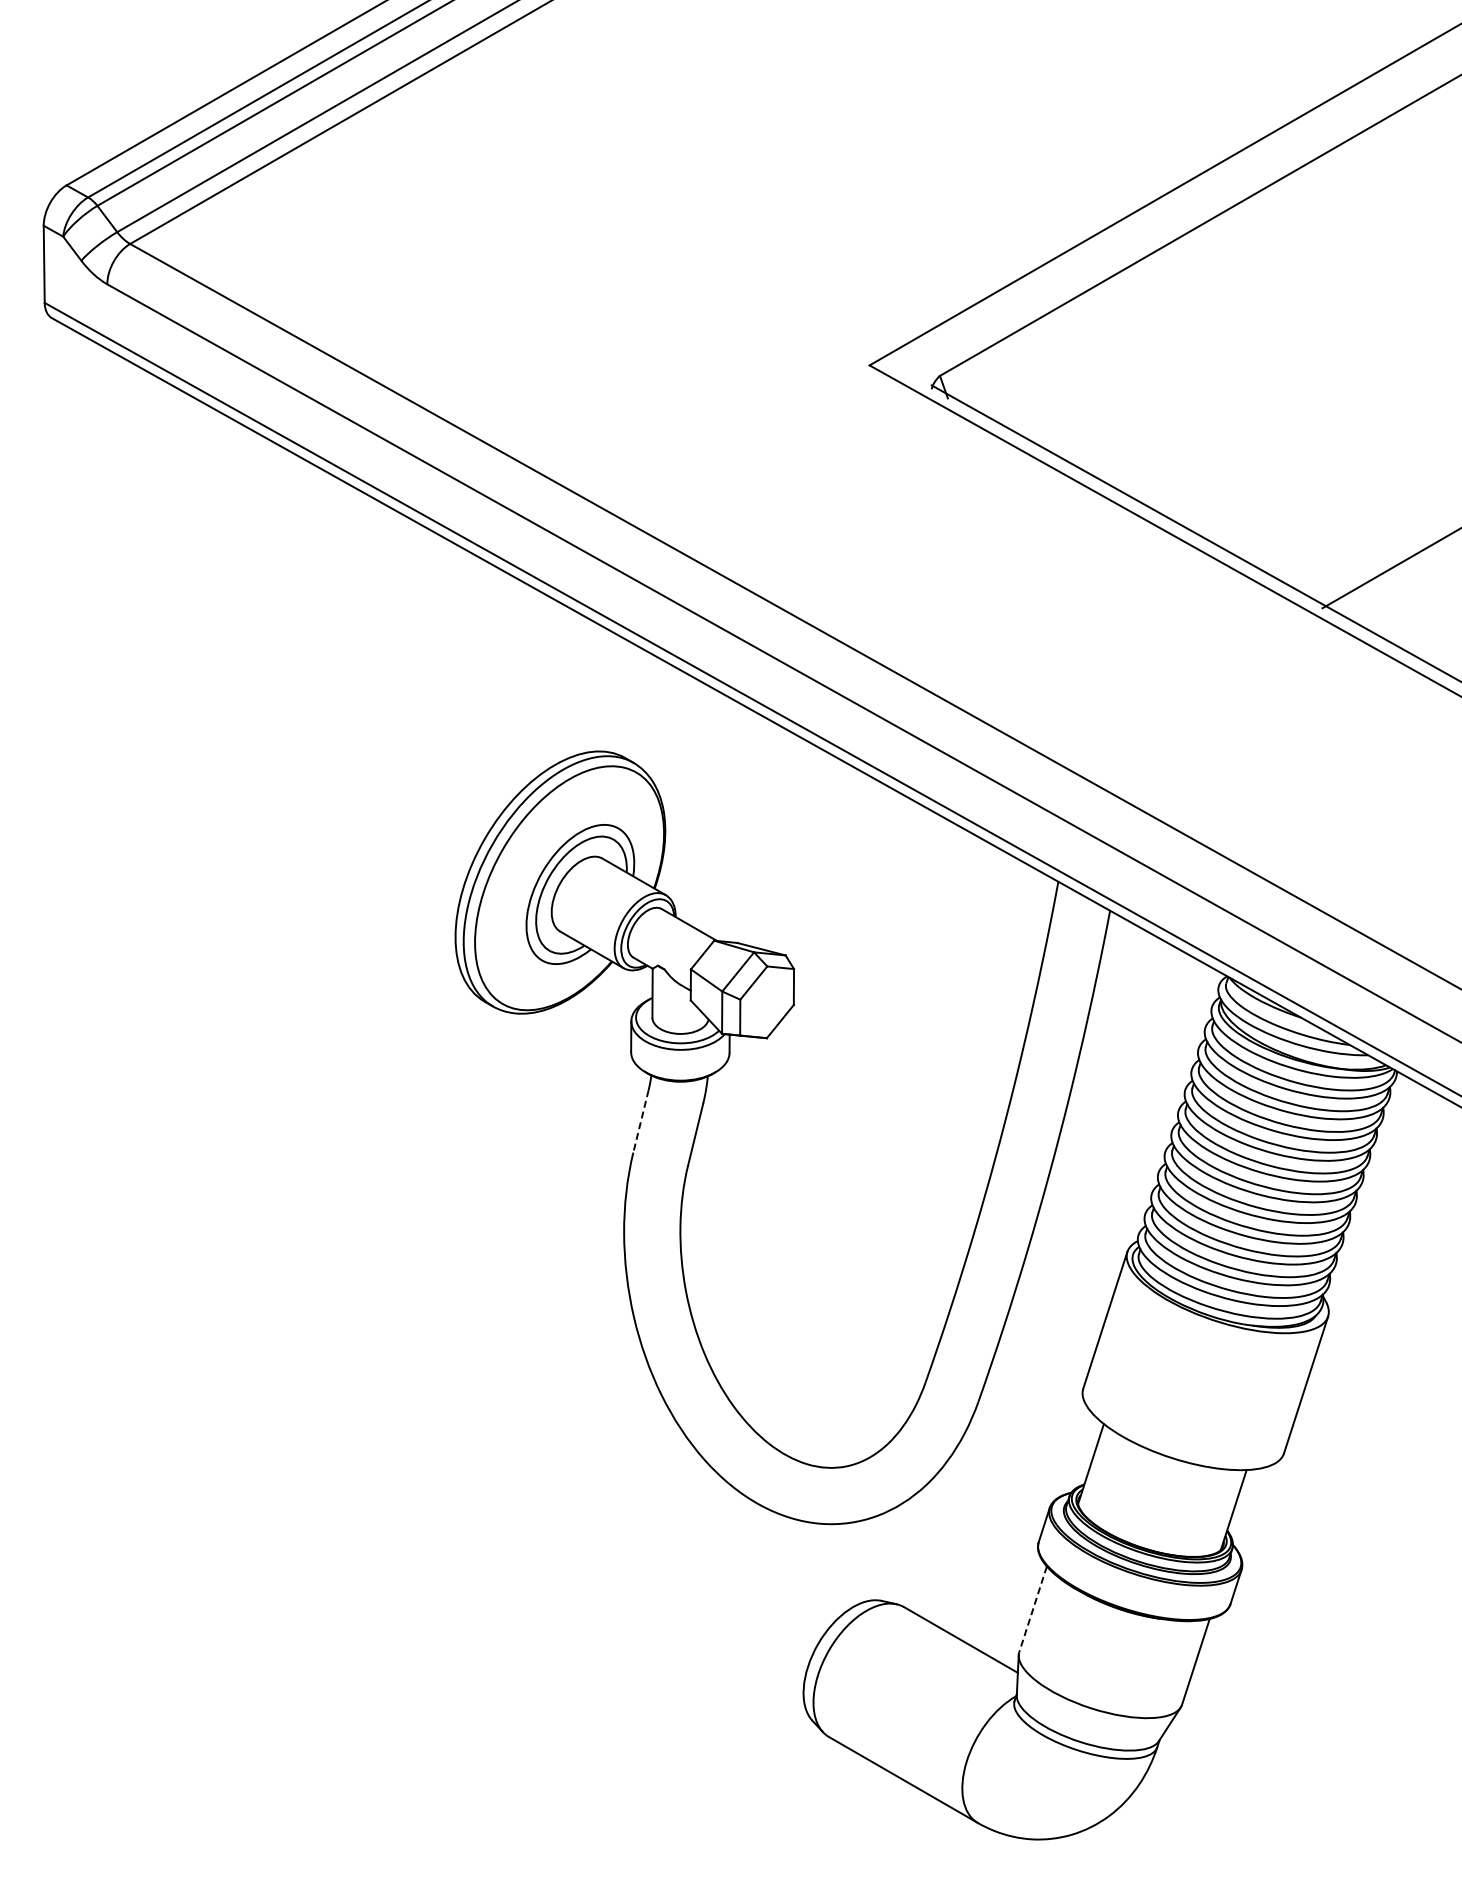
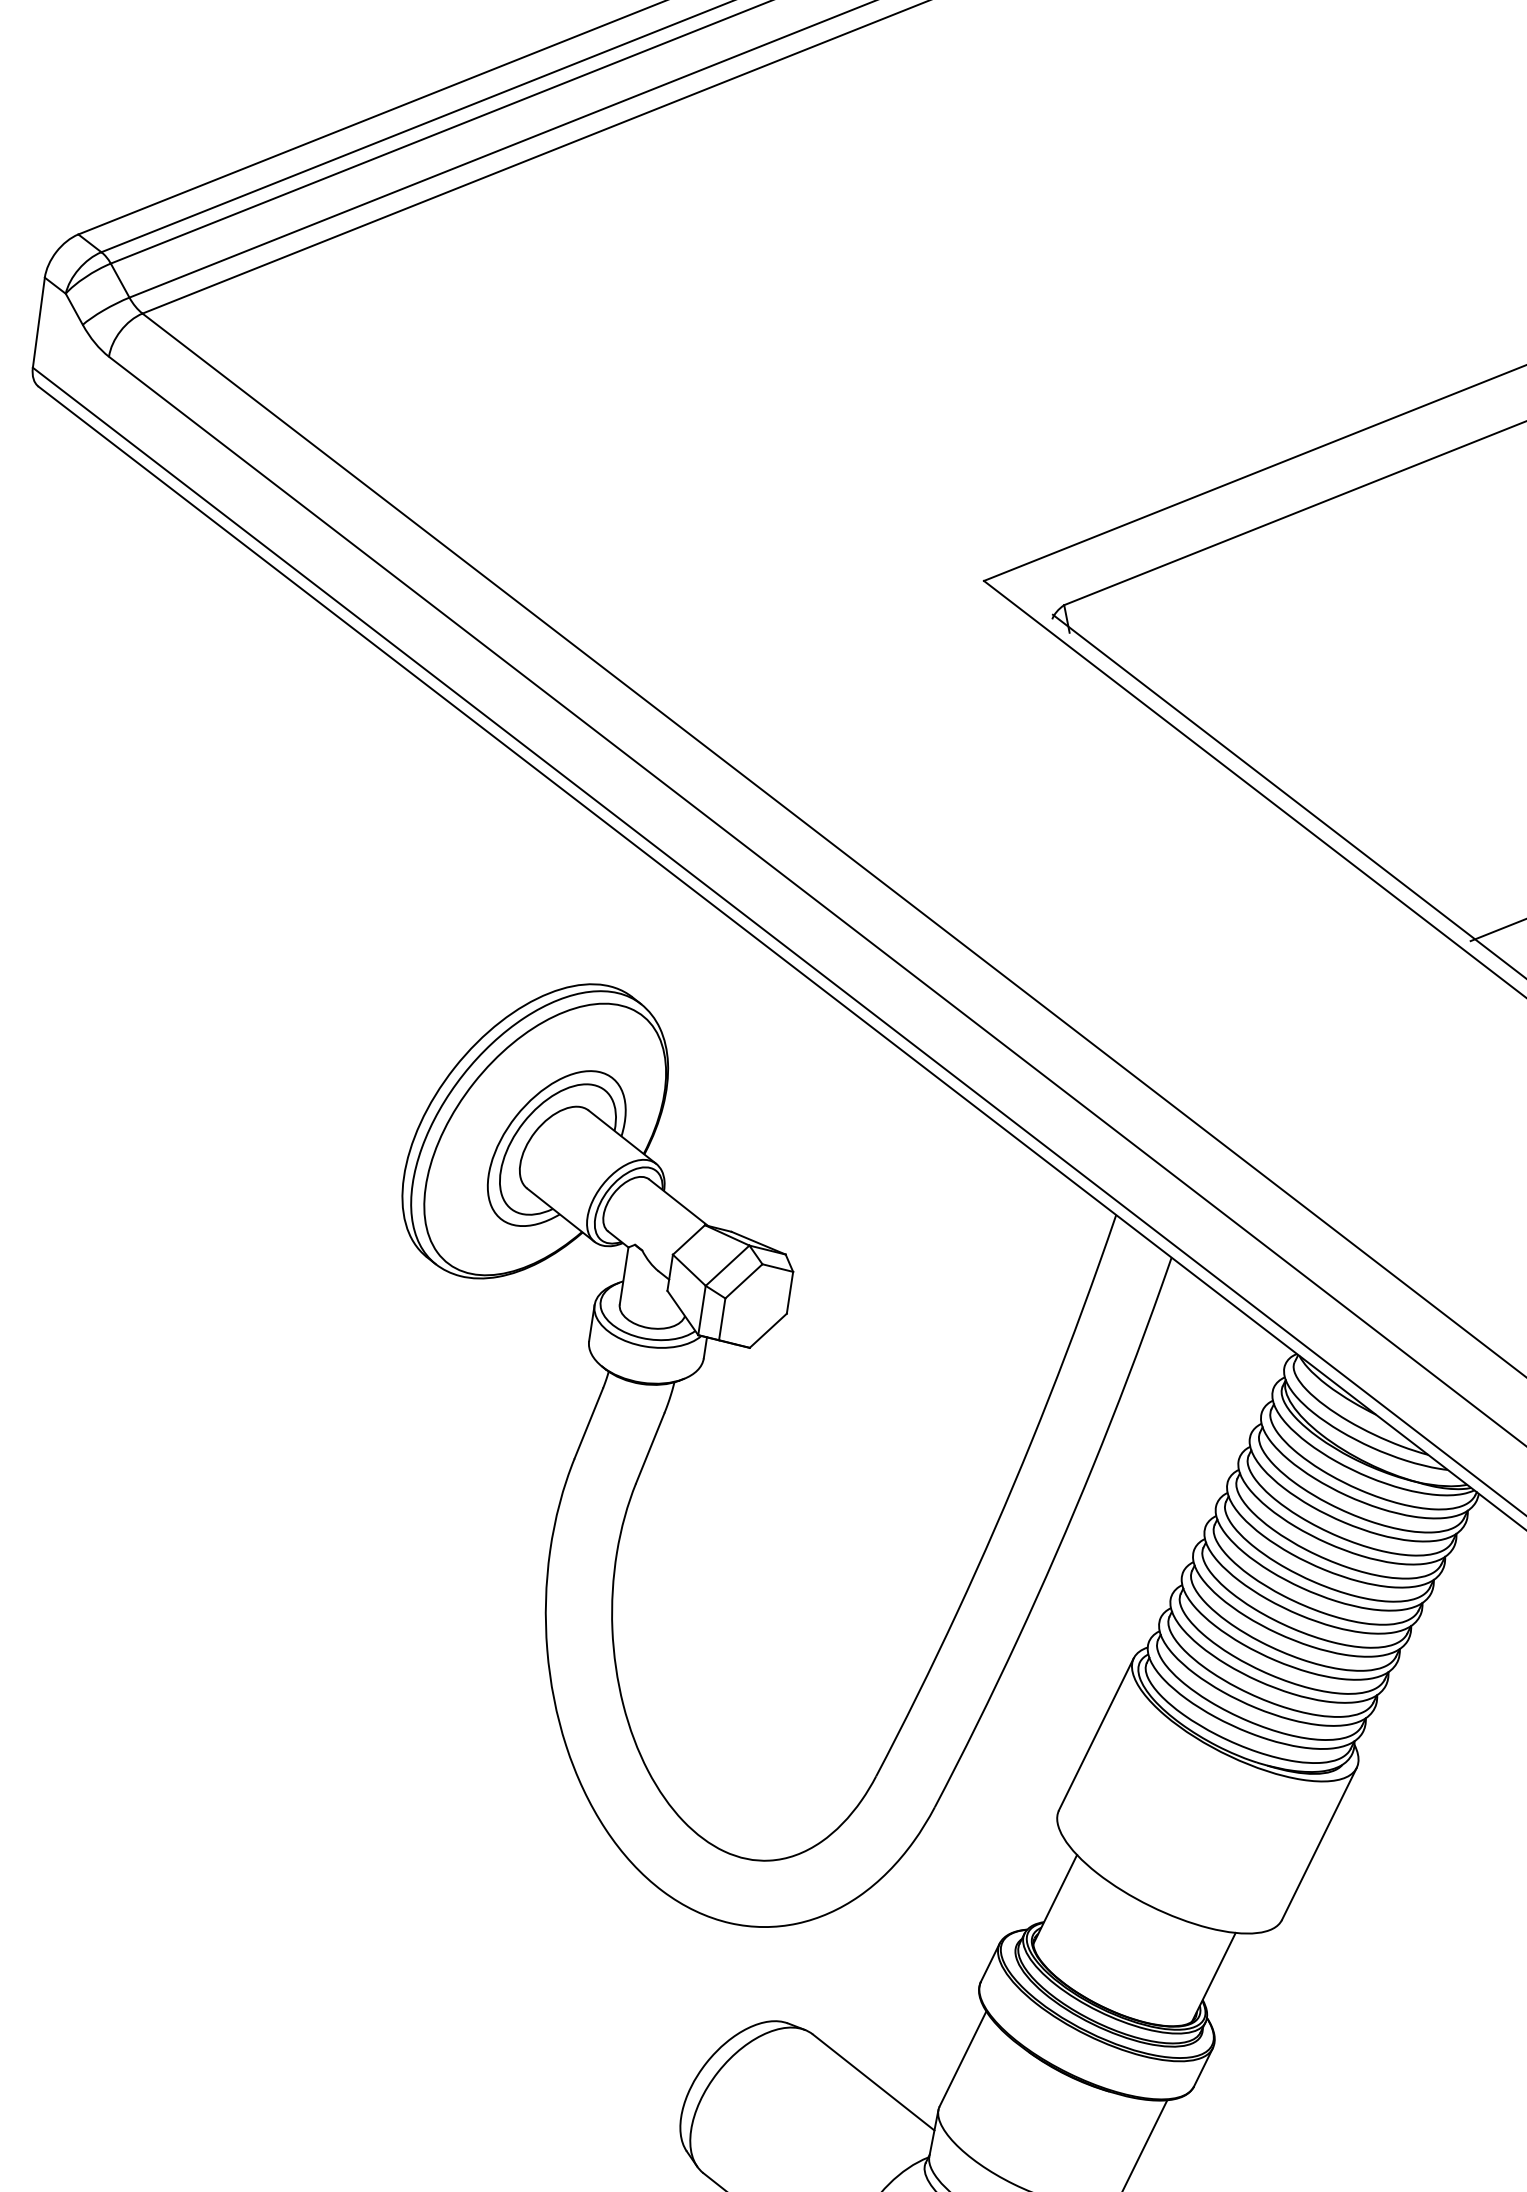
line: (640, 1121) -> (588, 1423), dashed -> solid
line: (1033, 1609) -> (963, 2059), dashed -> solid

